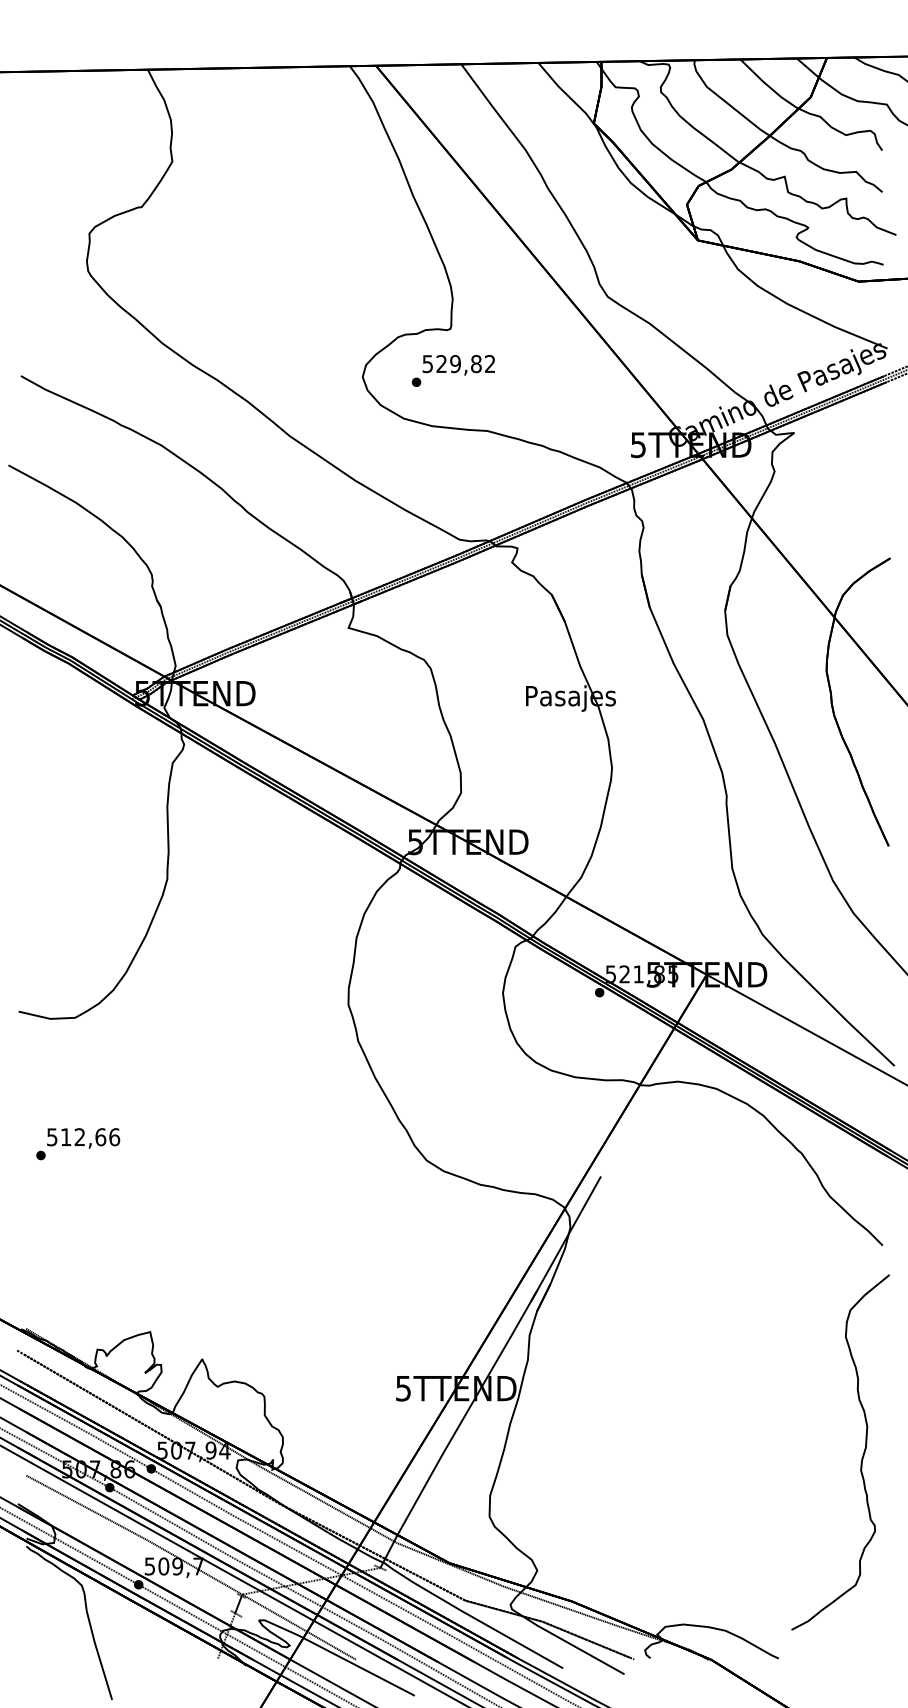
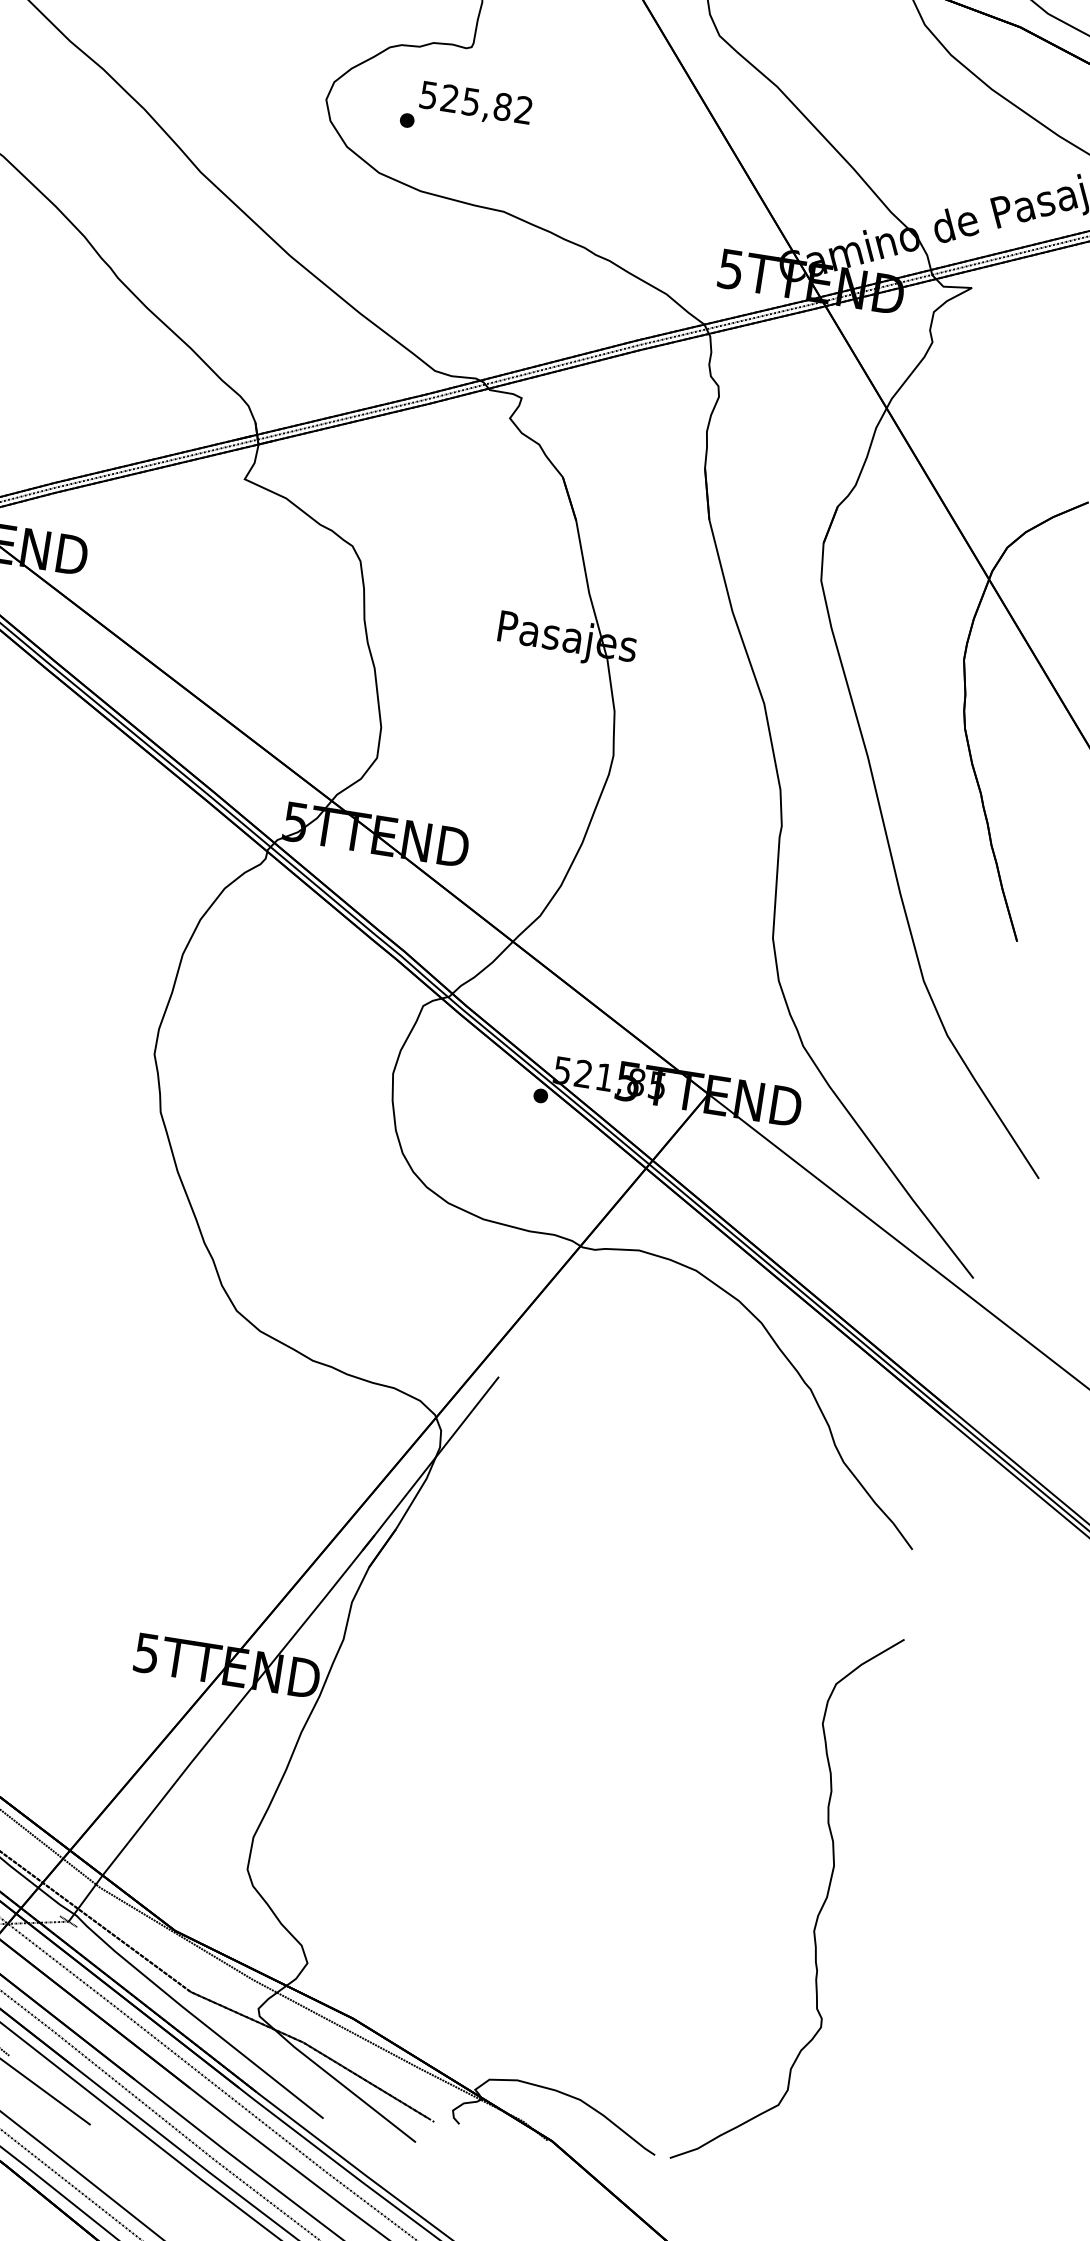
text: (455, 363) -> (471, 101), 529,82 -> 525,82
curve: (861, 1458) -> (817, 1913), moved

